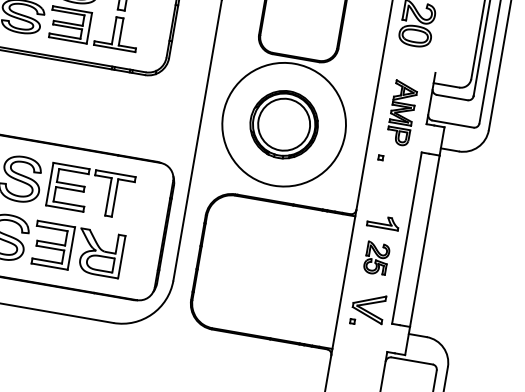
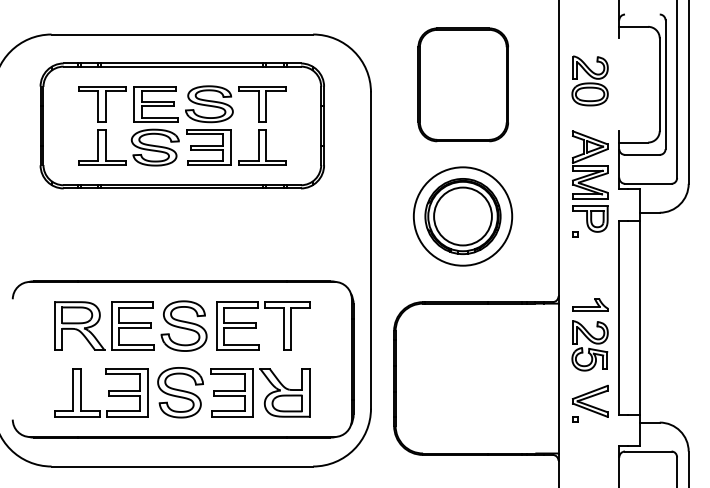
part: (402, 113) -> (590, 181), size x1.43
circle: (283, 124) -> (462, 216), size x0.71
part: (376, 258) -> (589, 345), size x1.43

